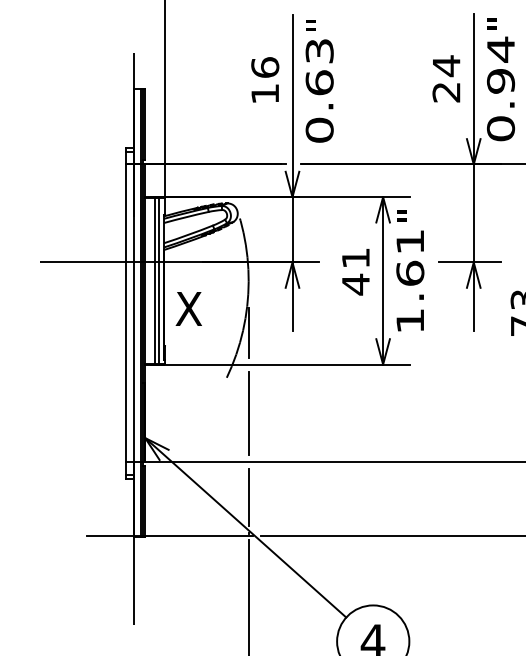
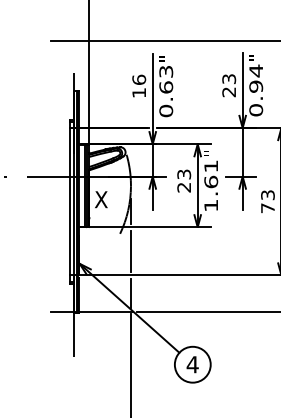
text: (447, 64) -> (229, 78), 24 -> 23
text: (356, 272) -> (184, 181), 41 -> 23

